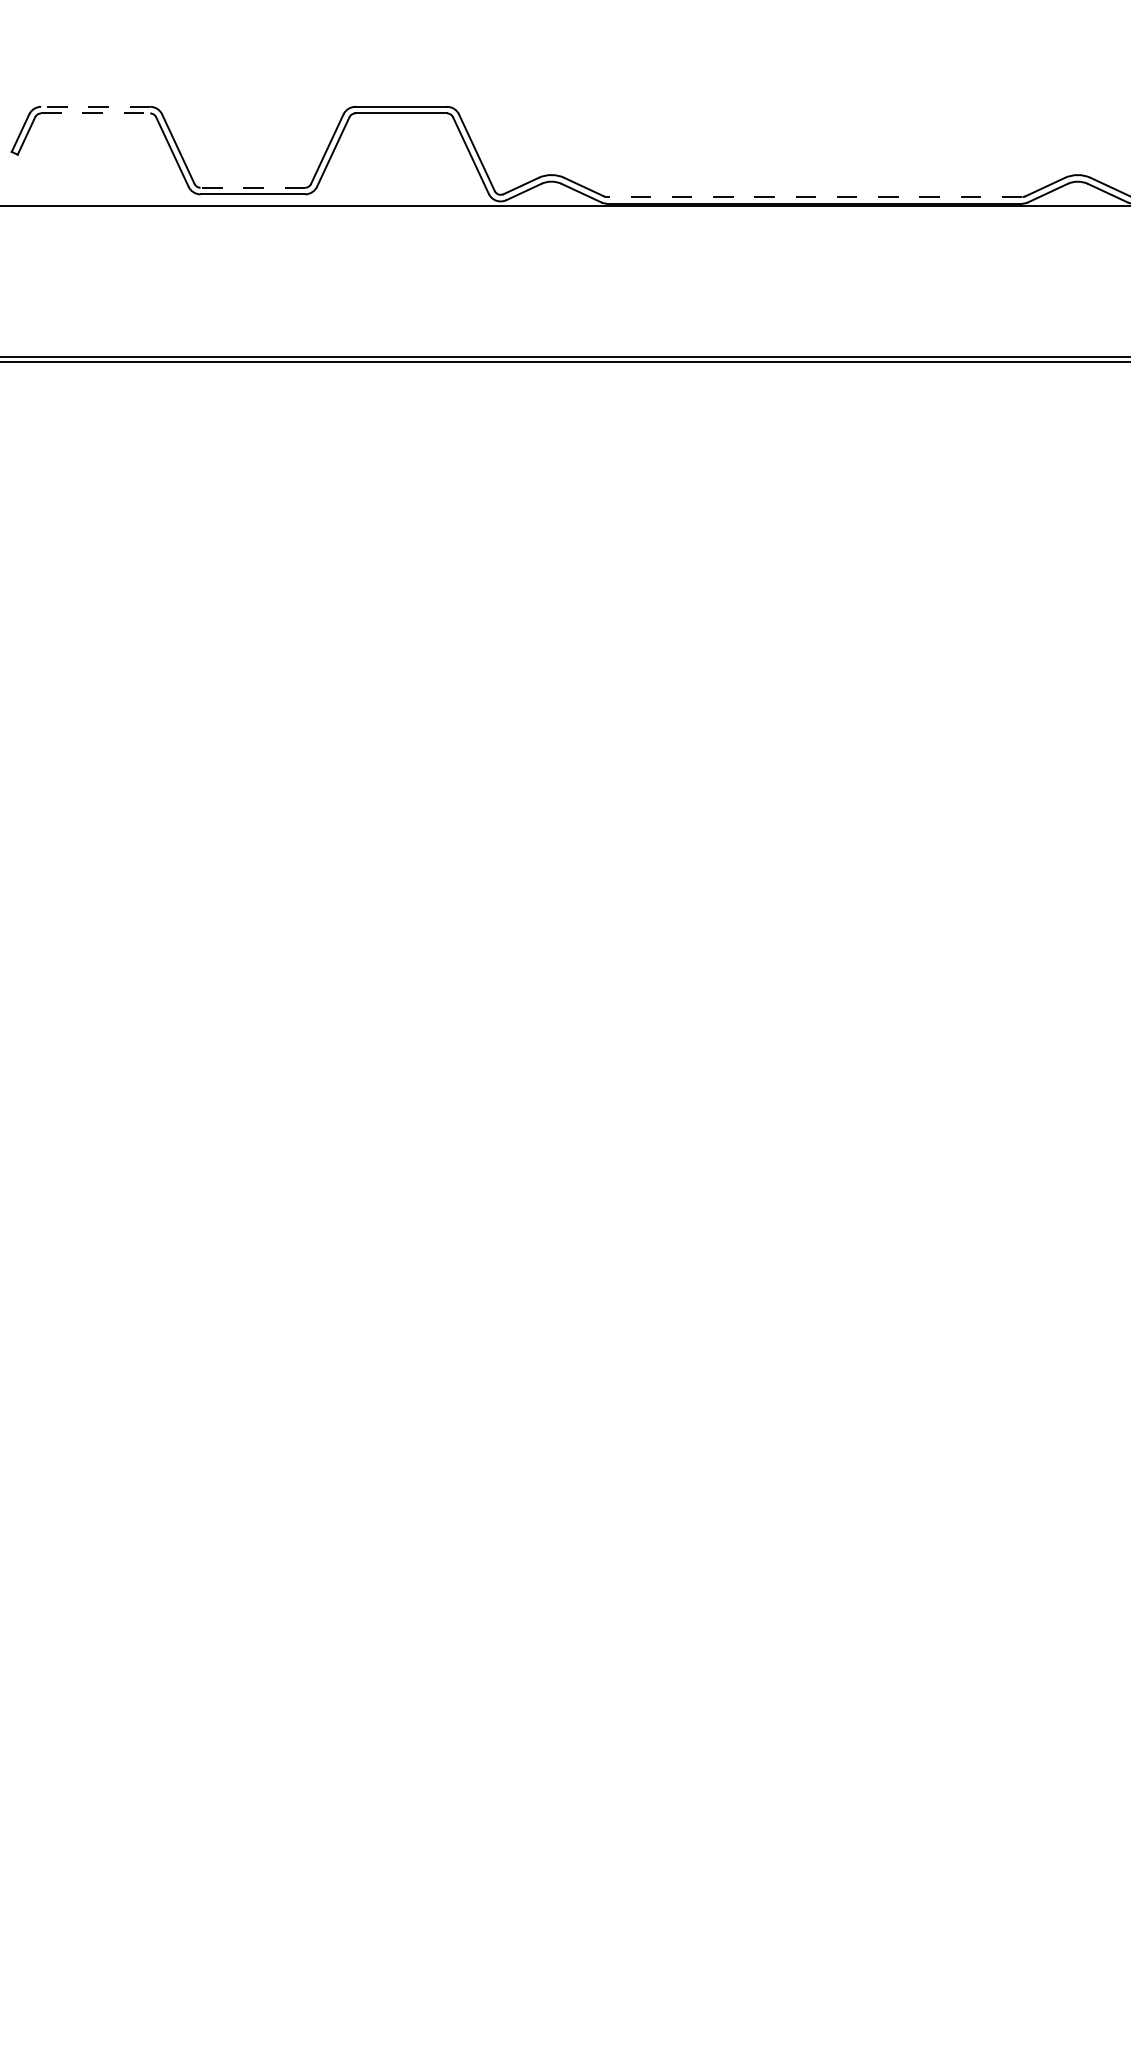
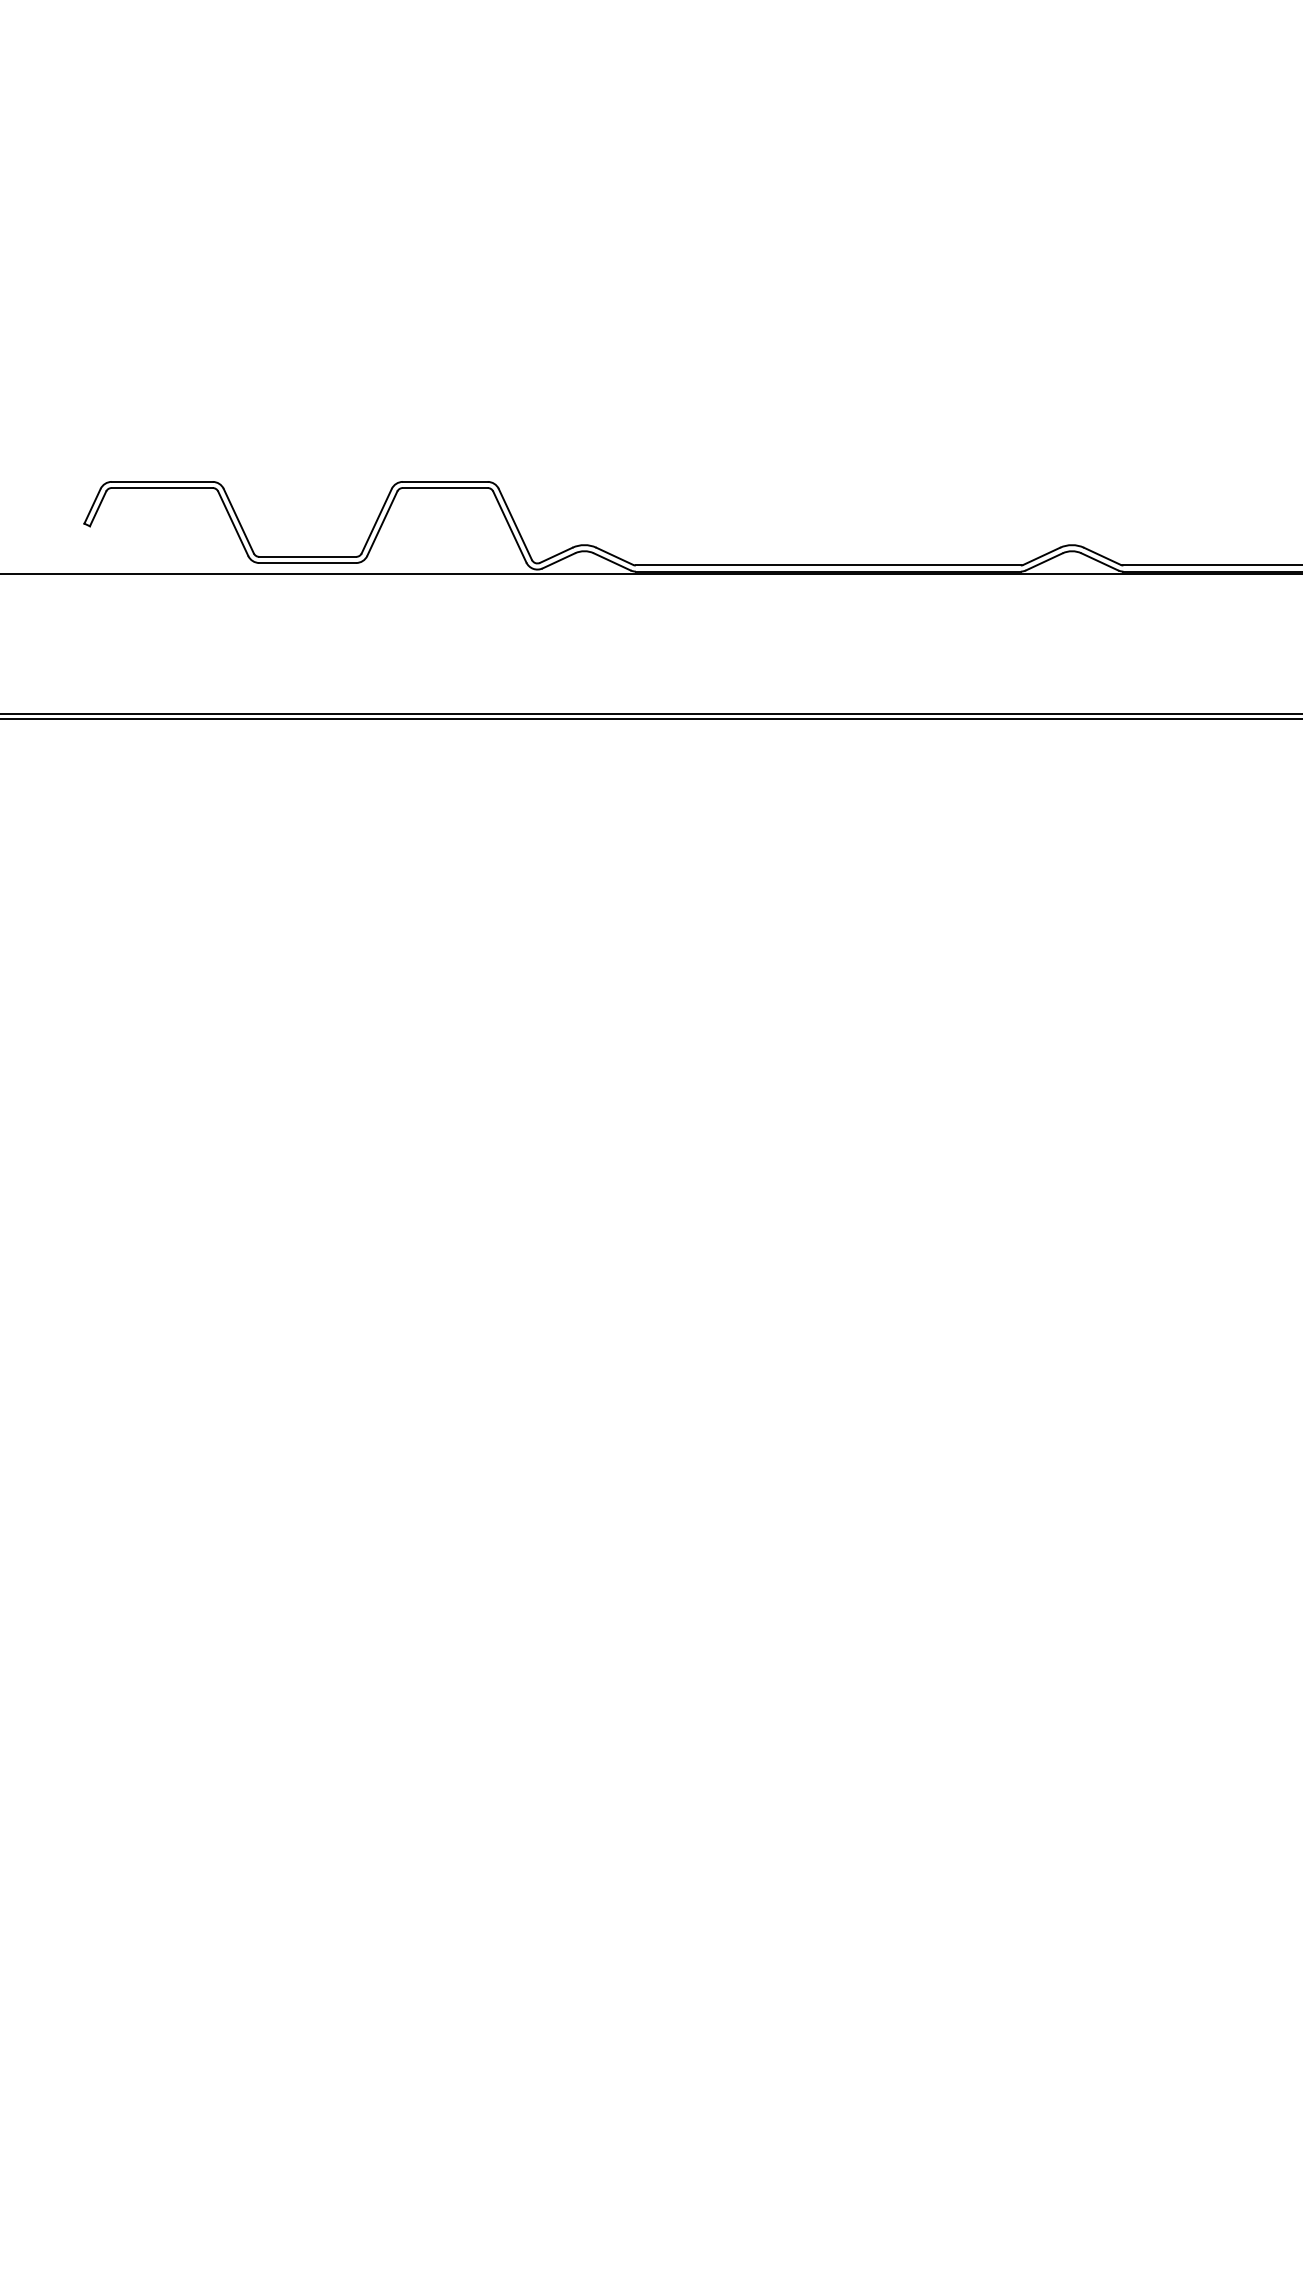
line: (94, 106) -> (161, 481), dashed -> solid
line: (96, 113) -> (162, 488), dashed -> solid
line: (252, 187) -> (307, 556), dashed -> solid
line: (813, 197) -> (827, 565), dashed -> solid

